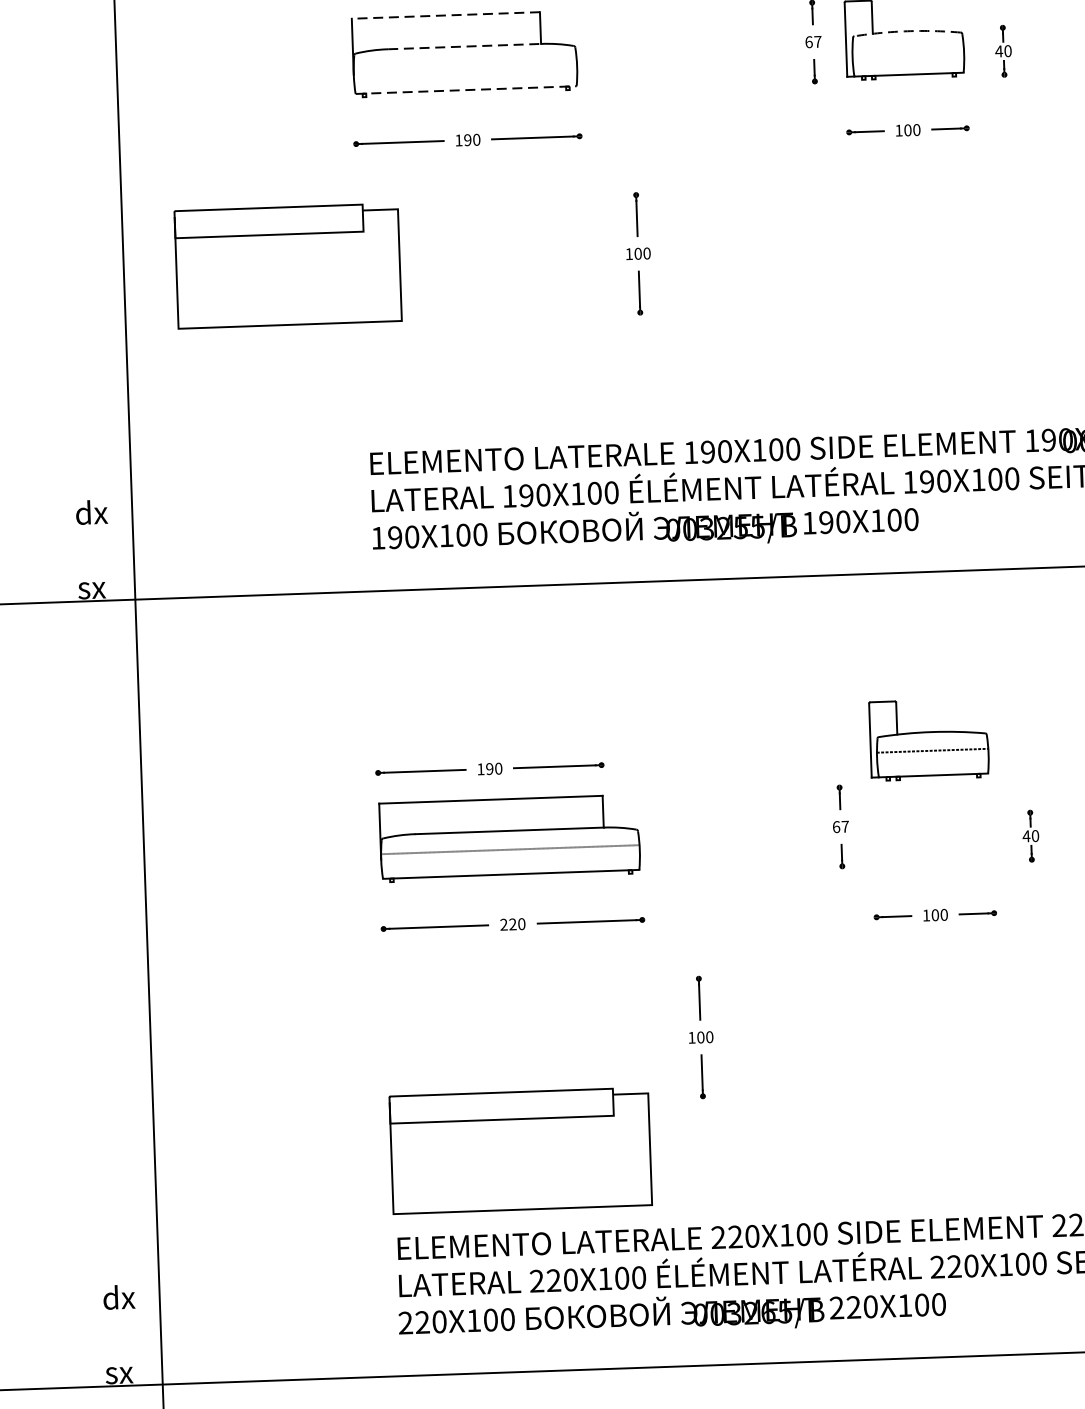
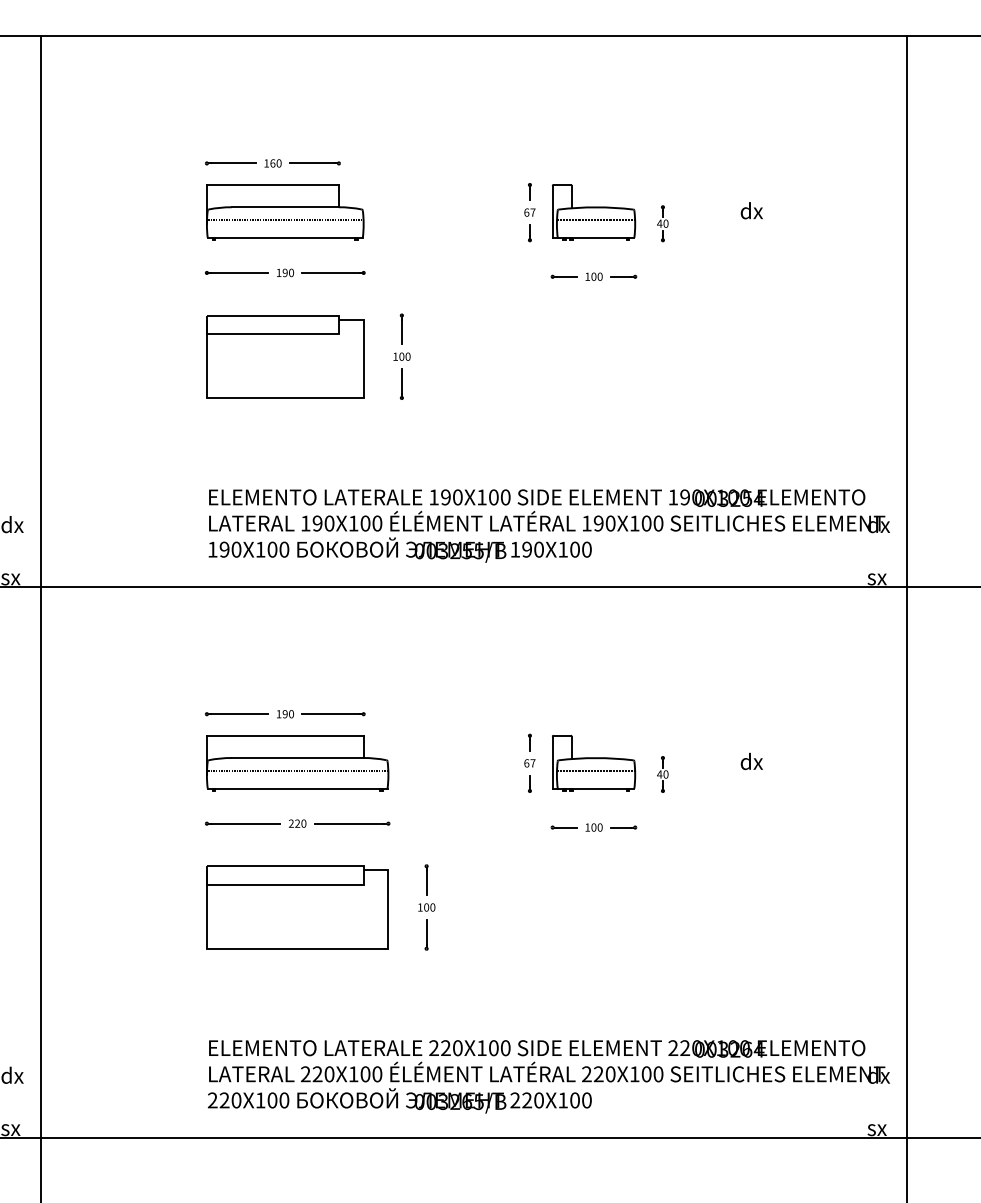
line: (445, 14) -> (272, 184), dashed -> solid
arc: (908, 31) -> (596, 207), dashed -> solid
line: (464, 46) -> (285, 207), dashed -> solid
line: (907, 50) -> (595, 220), added
line: (464, 65) -> (284, 220), added
line: (466, 89) -> (285, 237), dashed -> solid
part: (288, 265) -> (285, 356), moved
part: (930, 739) -> (594, 763), moved
part: (520, 1150) -> (297, 907), moved

